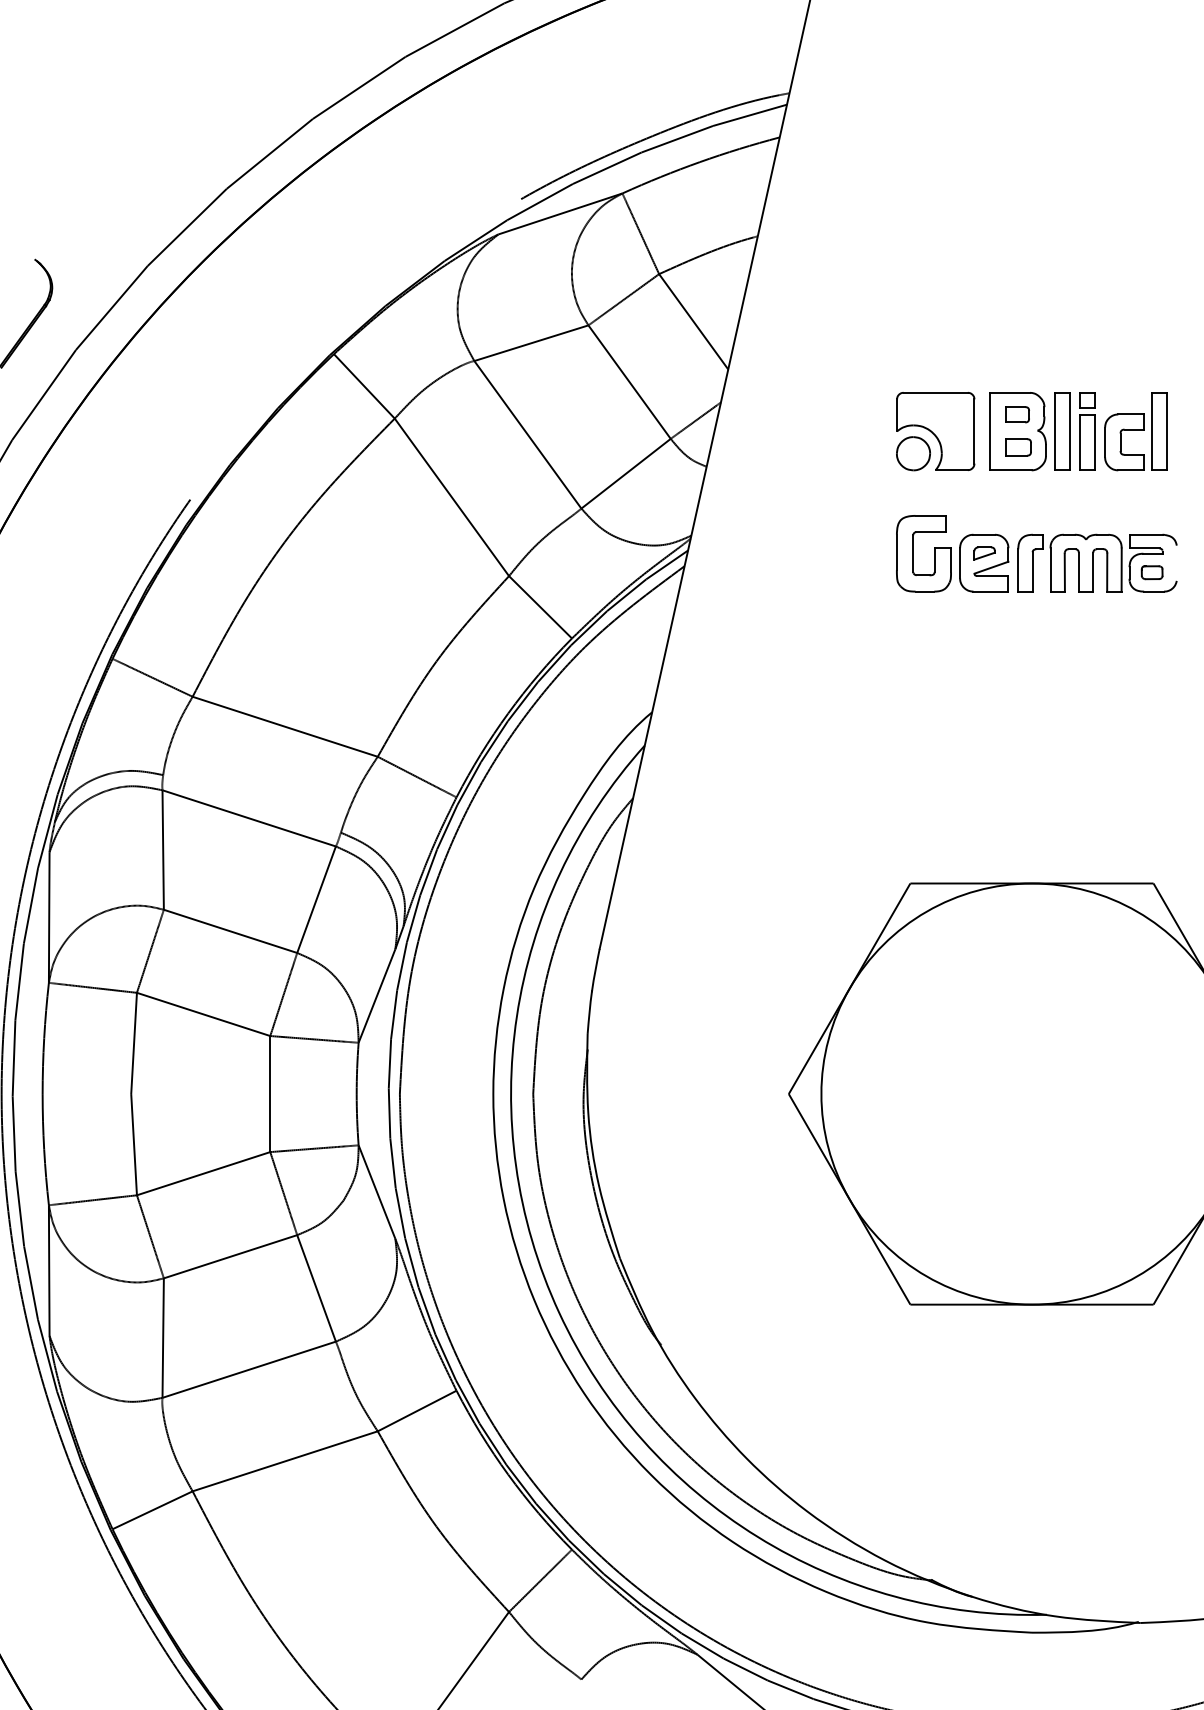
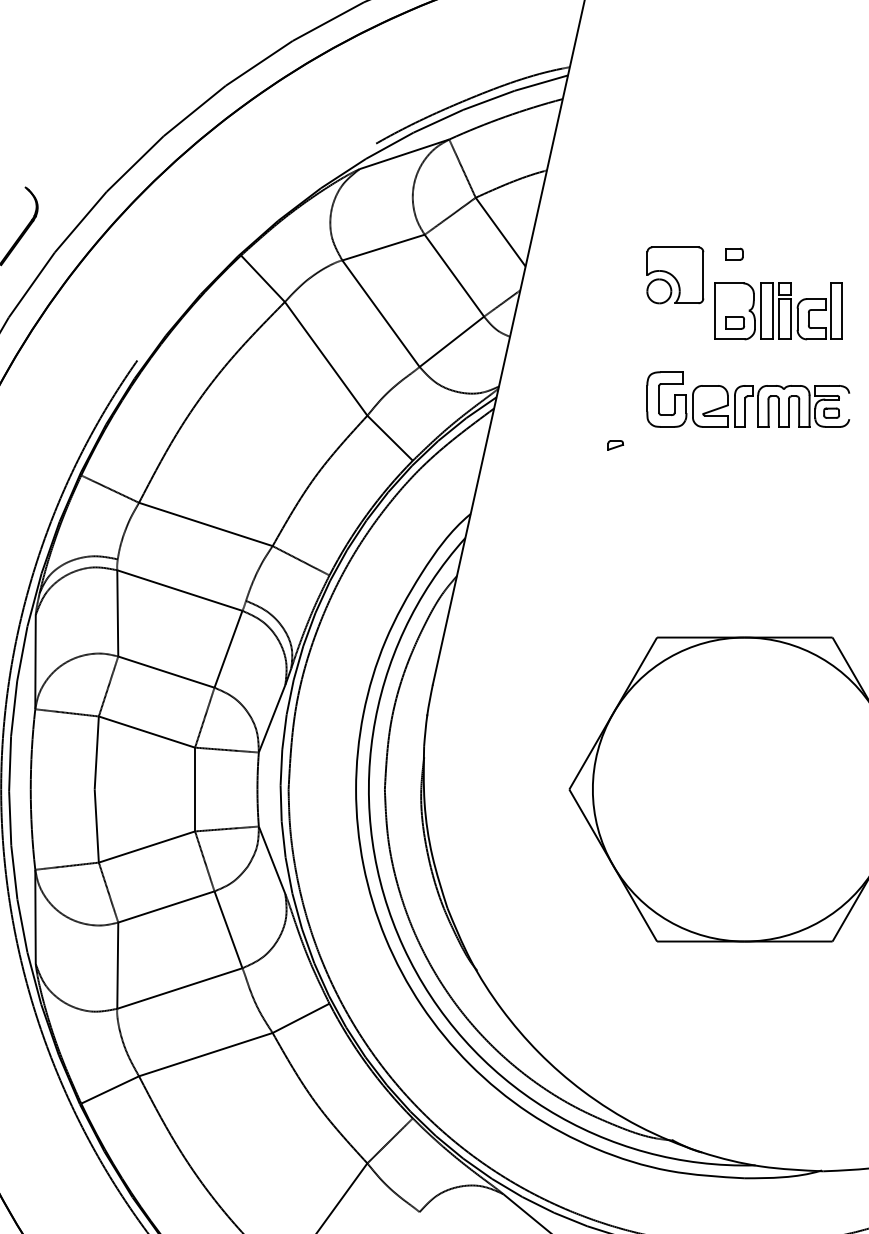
part: (1017, 413) -> (734, 253), moved
part: (935, 431) -> (675, 275), moved
part: (984, 553) -> (615, 445), moved

